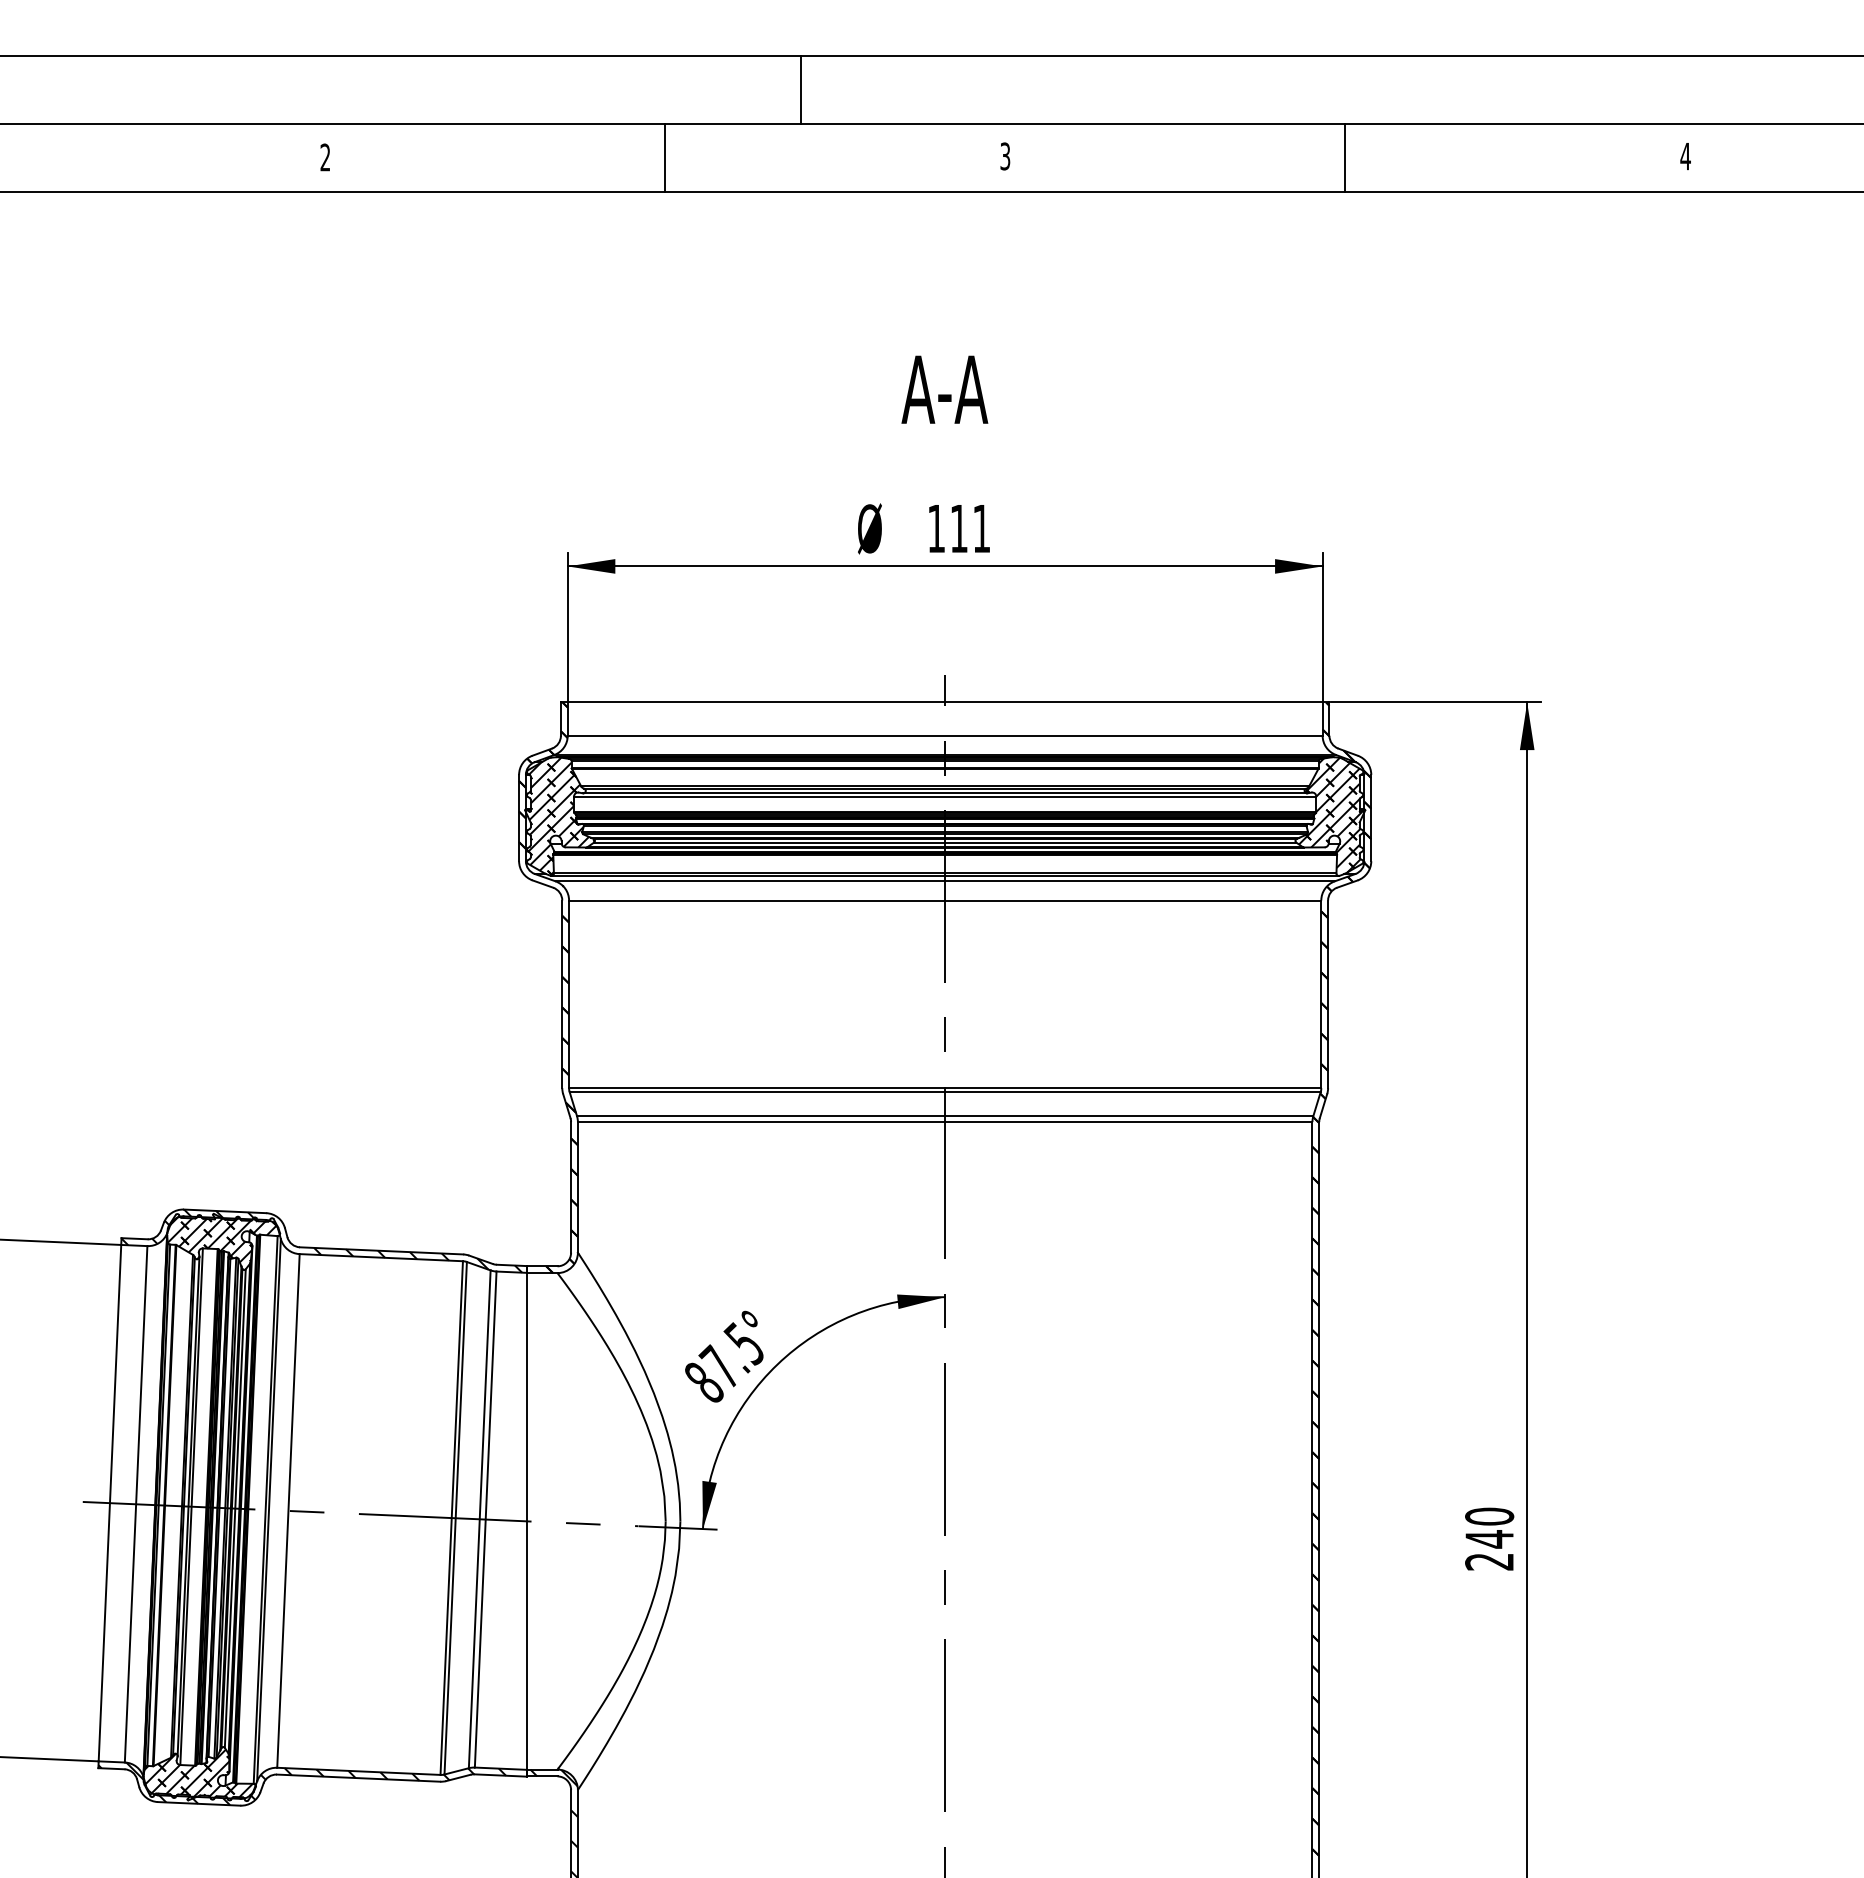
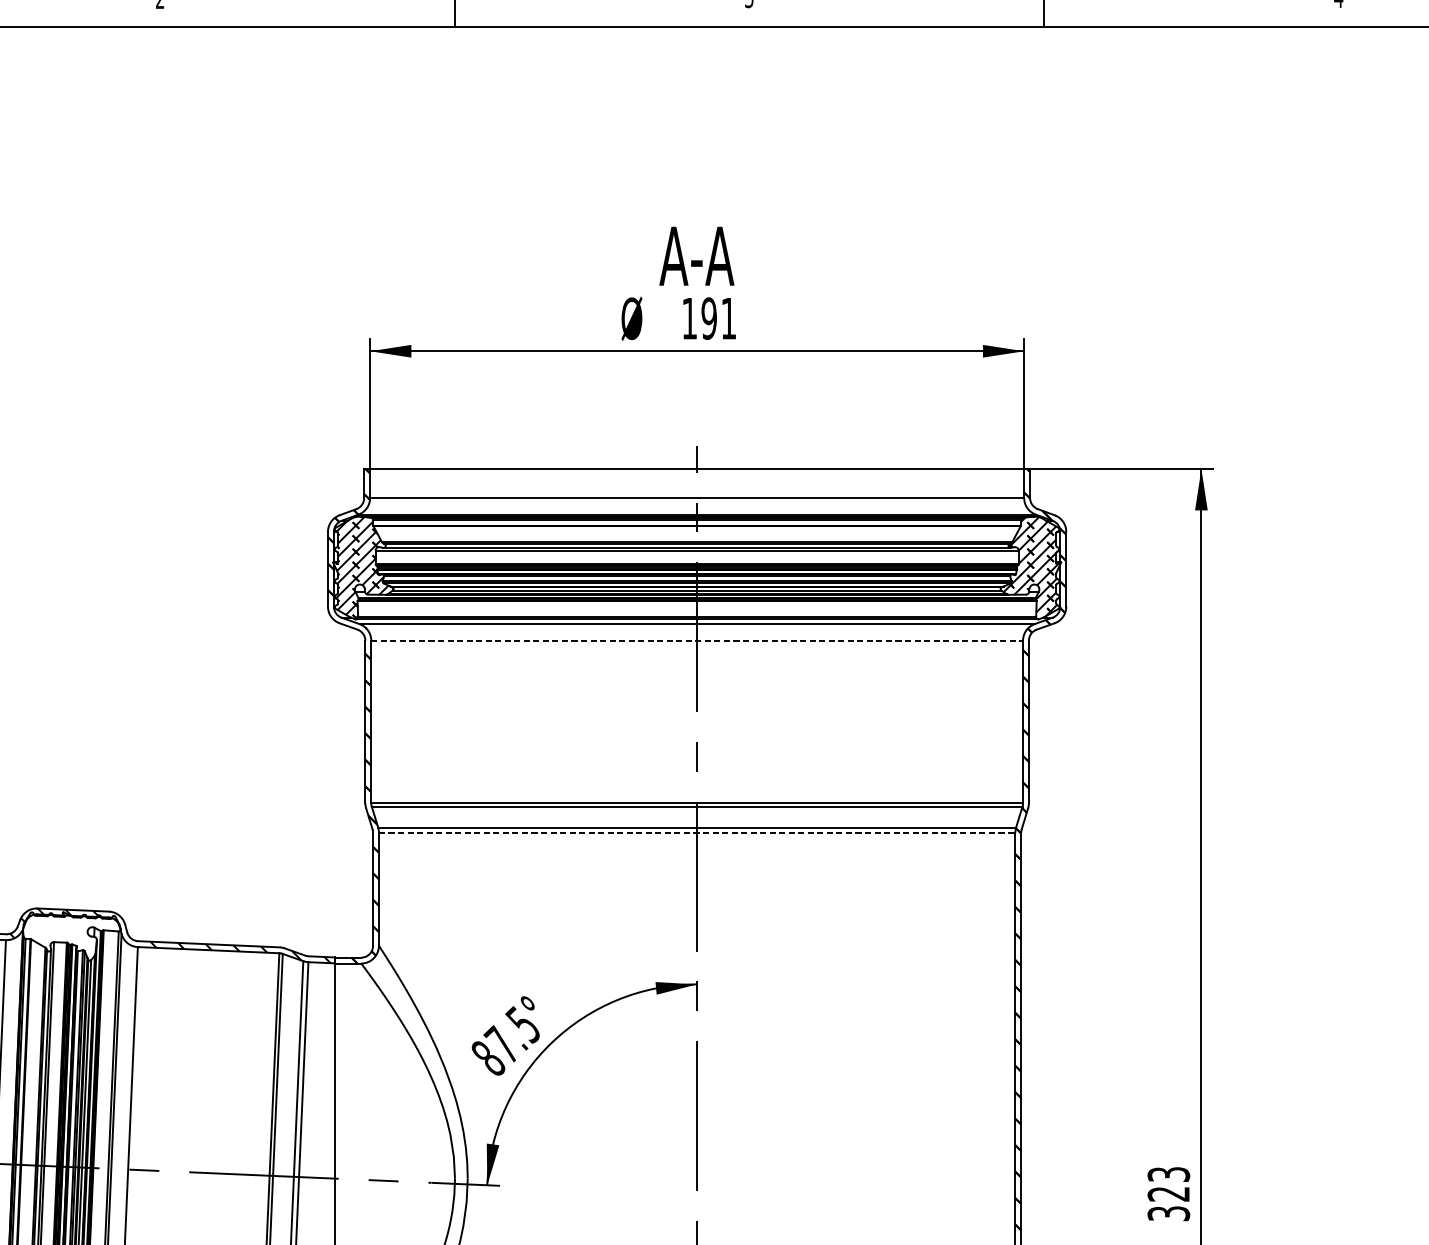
text: (944, 389) -> (696, 256), moved
text: (958, 528) -> (708, 318), 111 -> 191
line: (945, 900) -> (697, 640), solid -> dashed
line: (945, 1122) -> (697, 833), solid -> dashed
hatch: (222, 1238) -> (71, 933), removed
text: (1489, 1538) -> (1168, 1193), 240 -> 323

